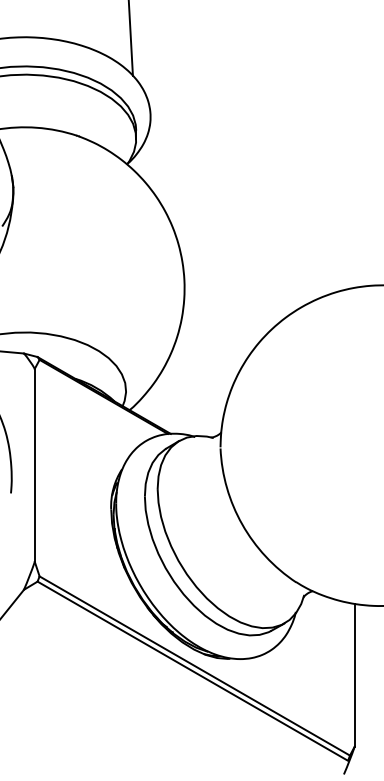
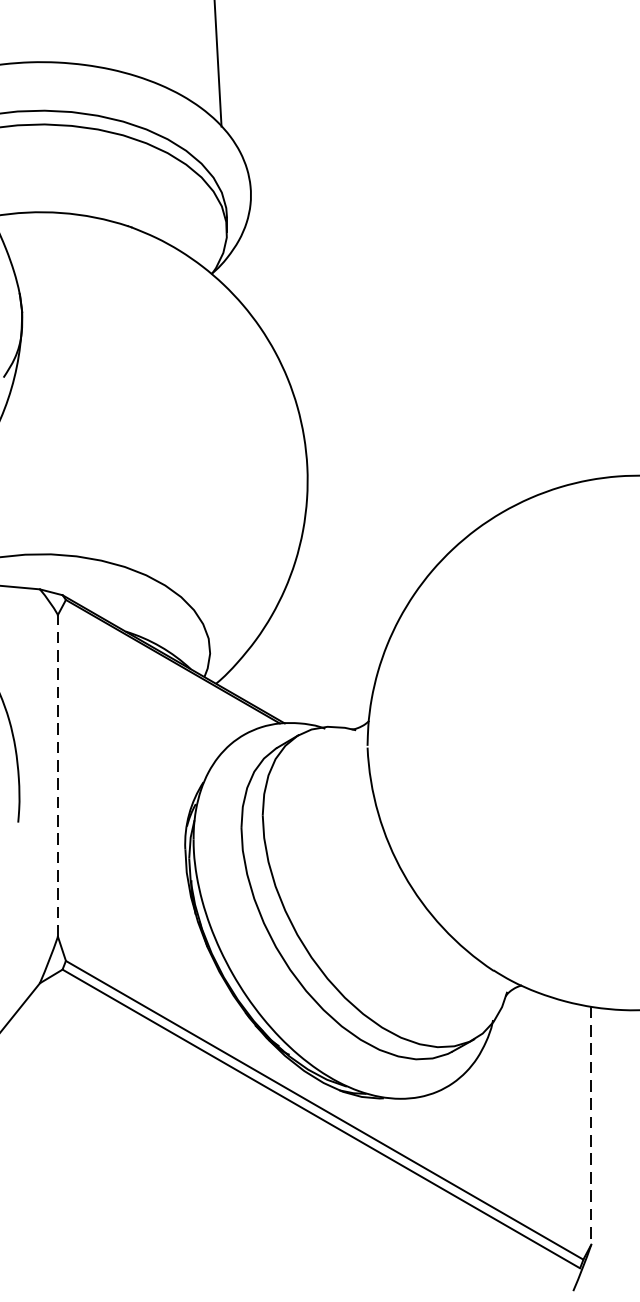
line: (34, 465) -> (57, 776), solid -> dashed
line: (354, 675) -> (590, 1126), solid -> dashed

